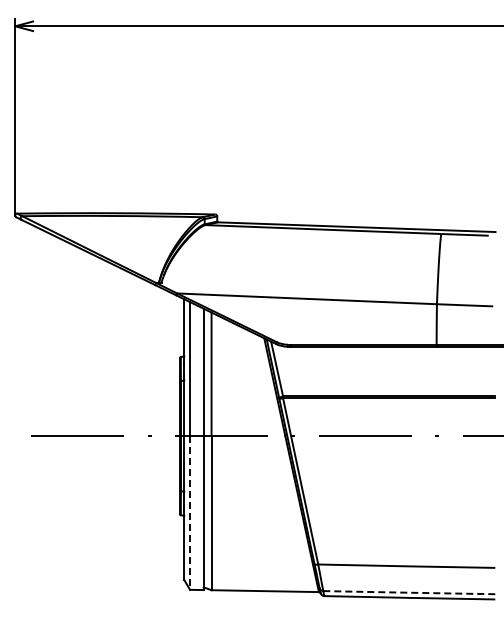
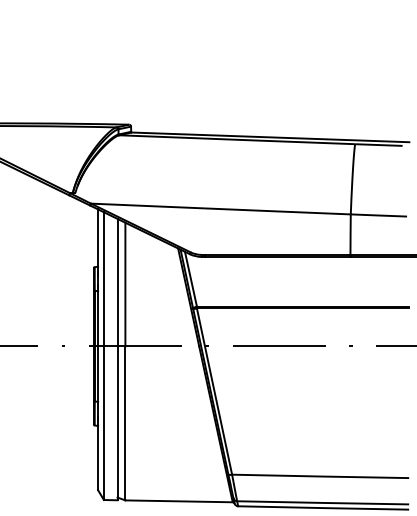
line: (190, 513) -> (104, 423), dashed -> solid
arc: (409, 592) -> (323, 502), dashed -> solid

